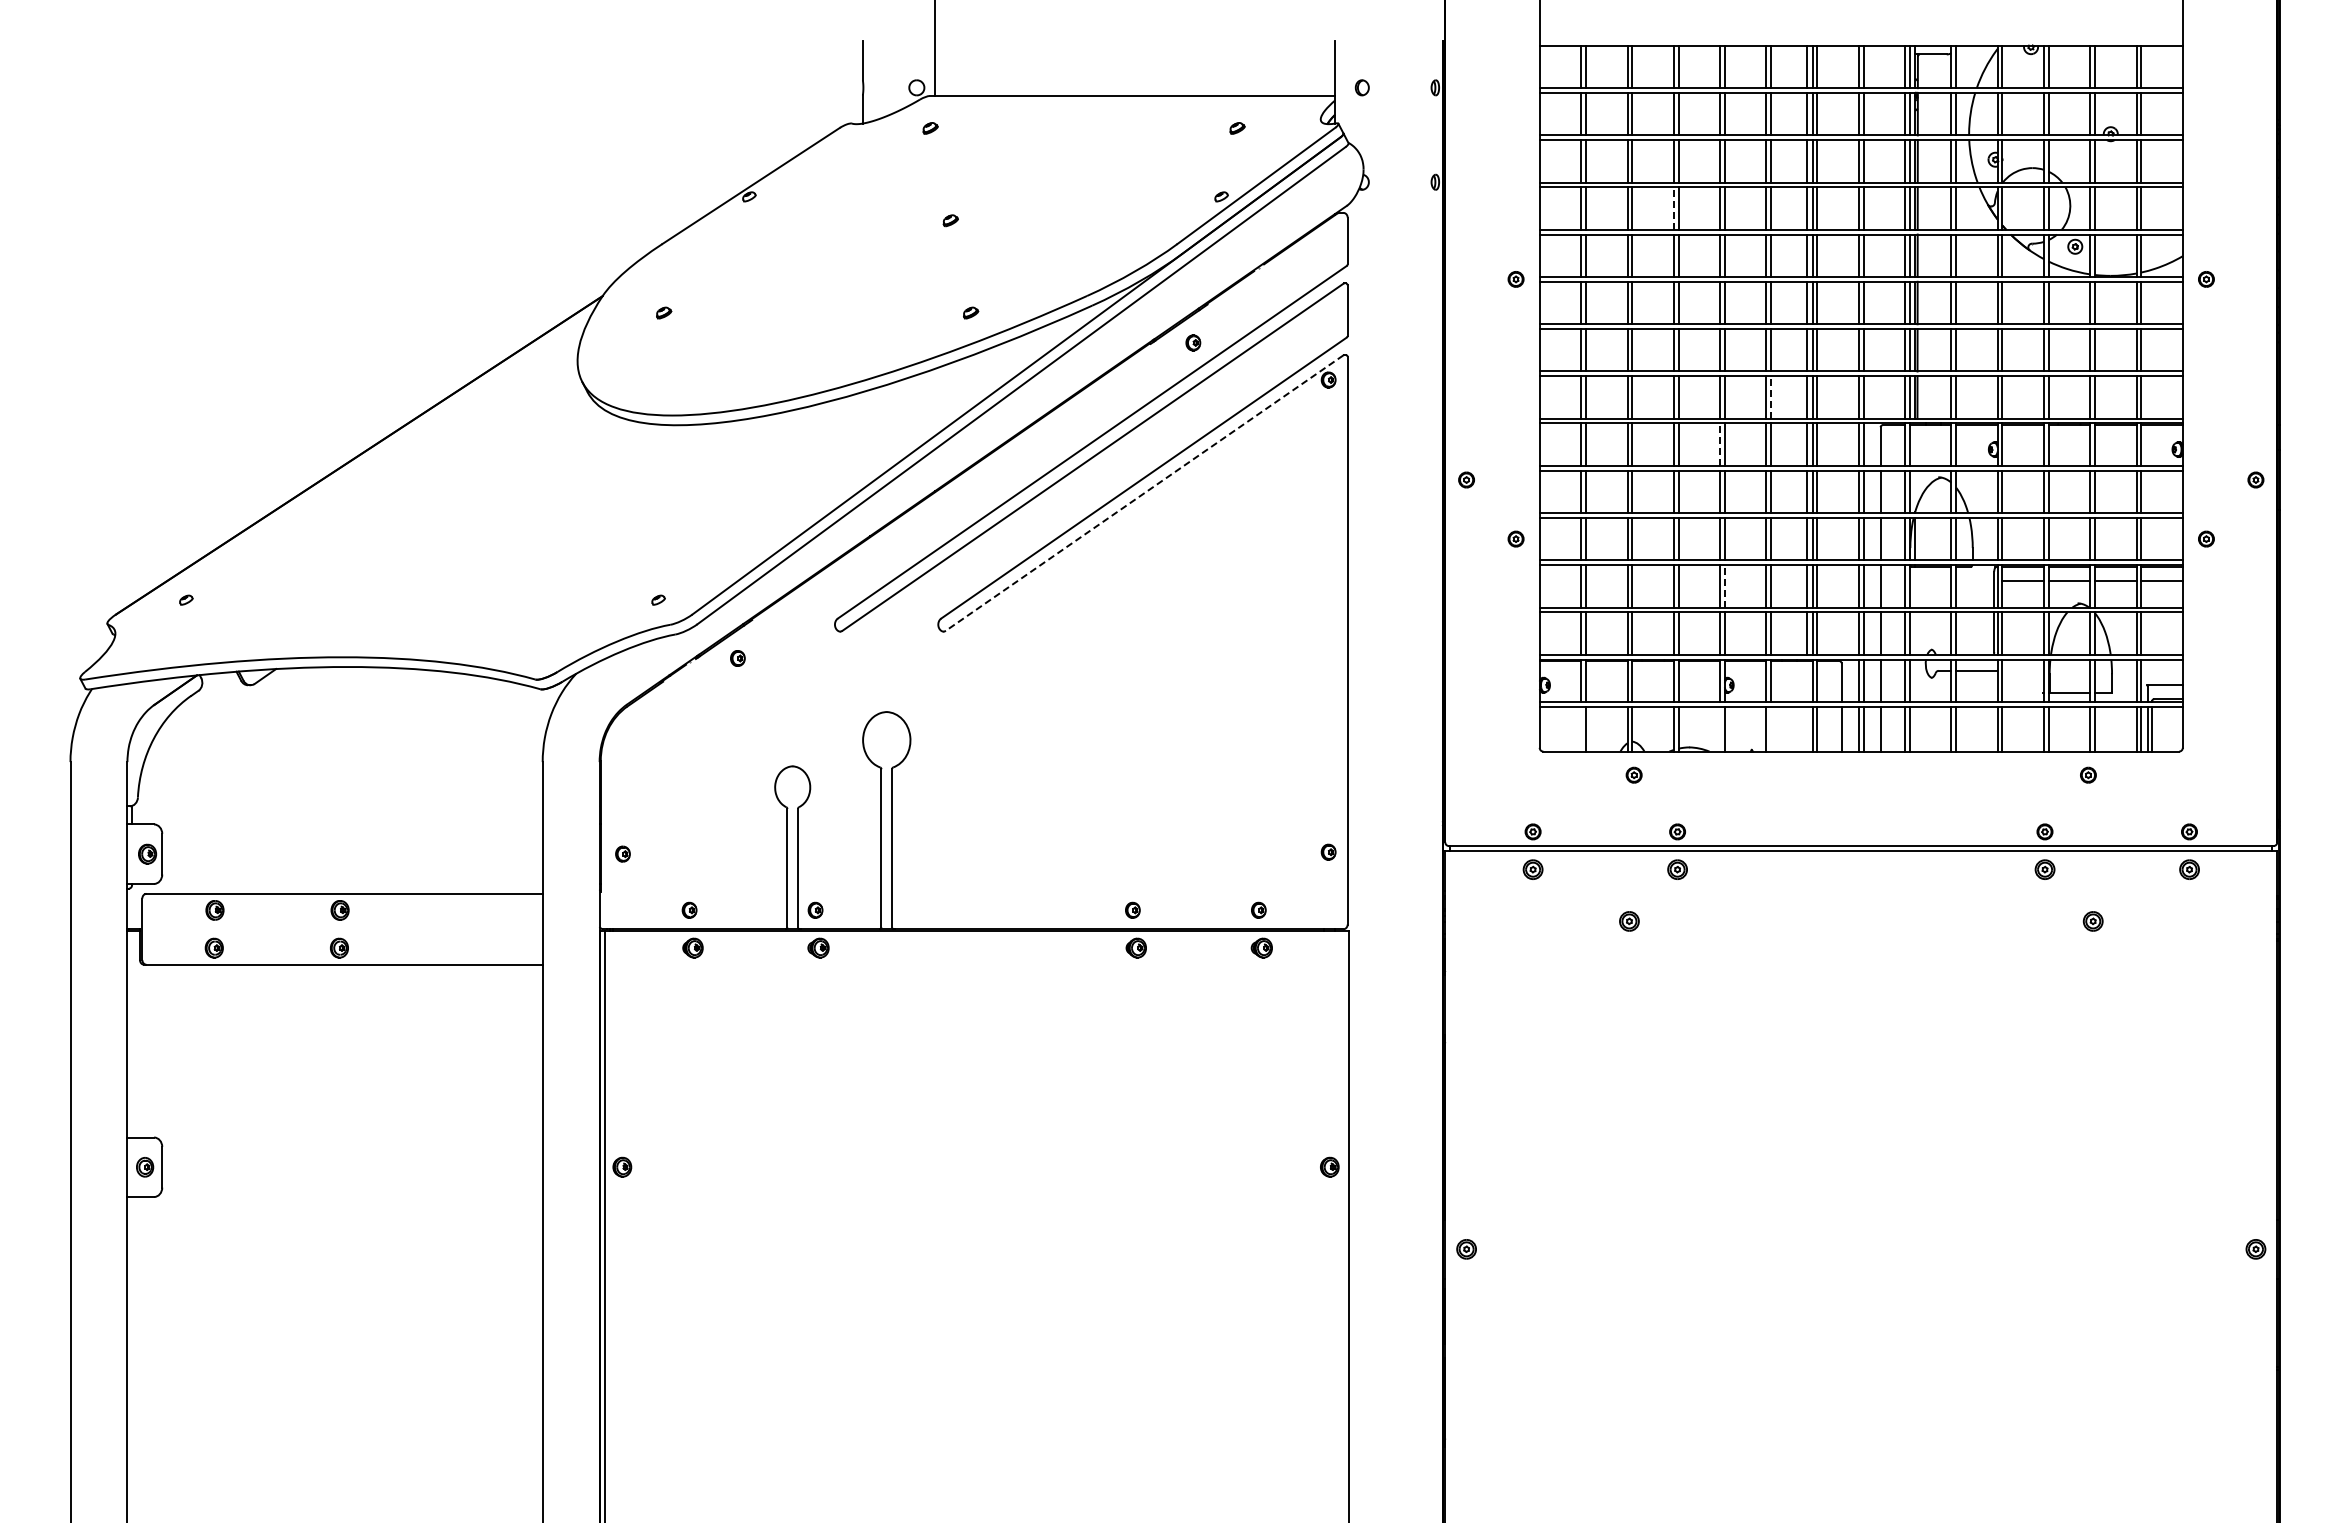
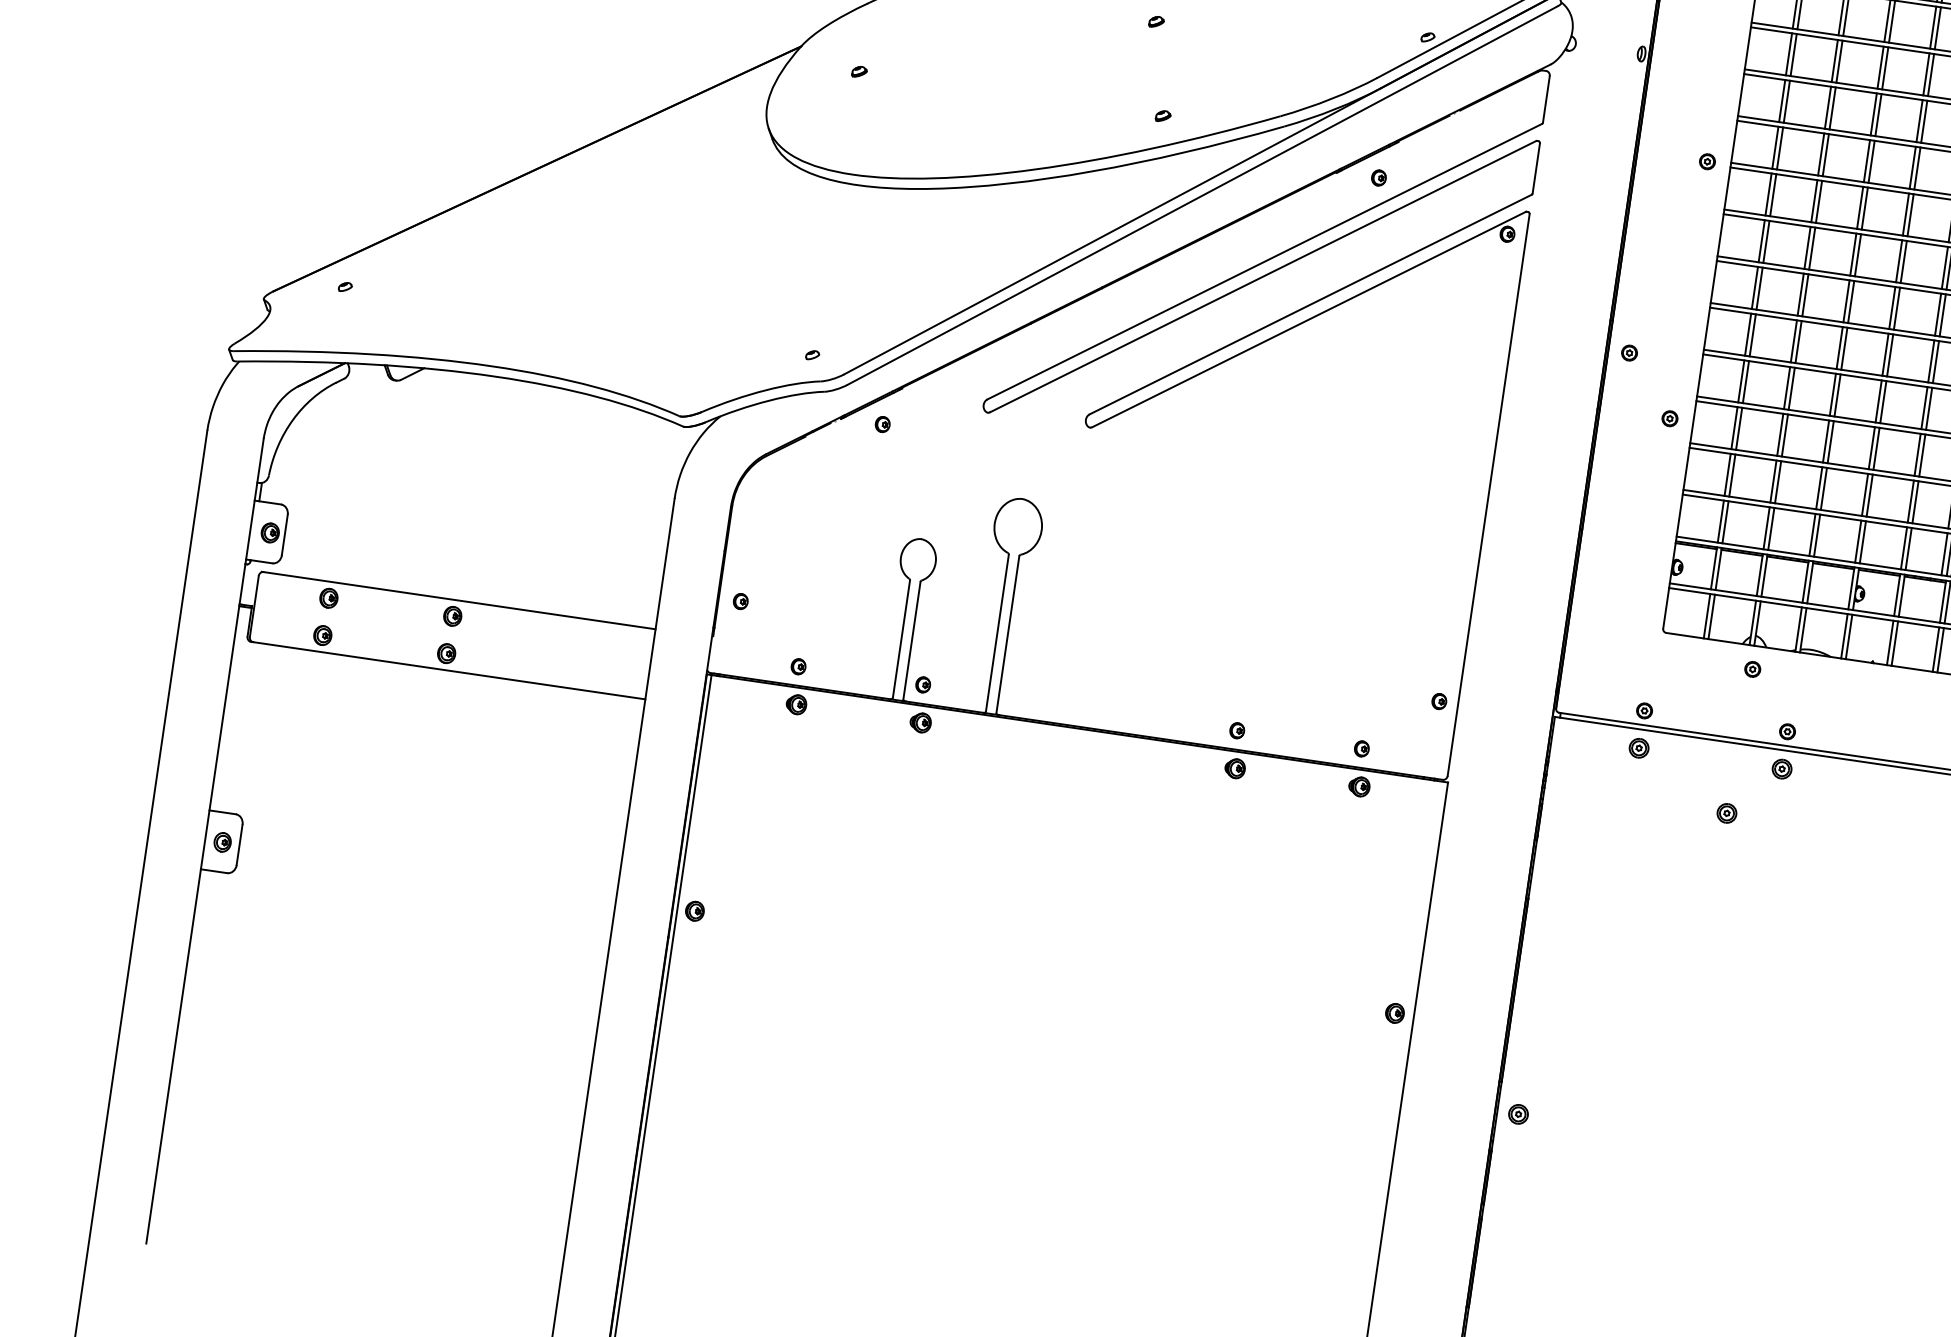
line: (1673, 208) -> (1873, 114), dashed -> solid
line: (1771, 396) -> (1943, 314), dashed -> solid
line: (1720, 444) -> (1885, 354), dashed -> solid
line: (1144, 493) -> (1308, 319), dashed -> solid
line: (1724, 585) -> (1869, 494), dashed -> solid
line: (1581, 728) -> (1707, 615), added
line: (1720, 728) -> (1844, 635), added
line: (1771, 728) -> (1895, 643), added

